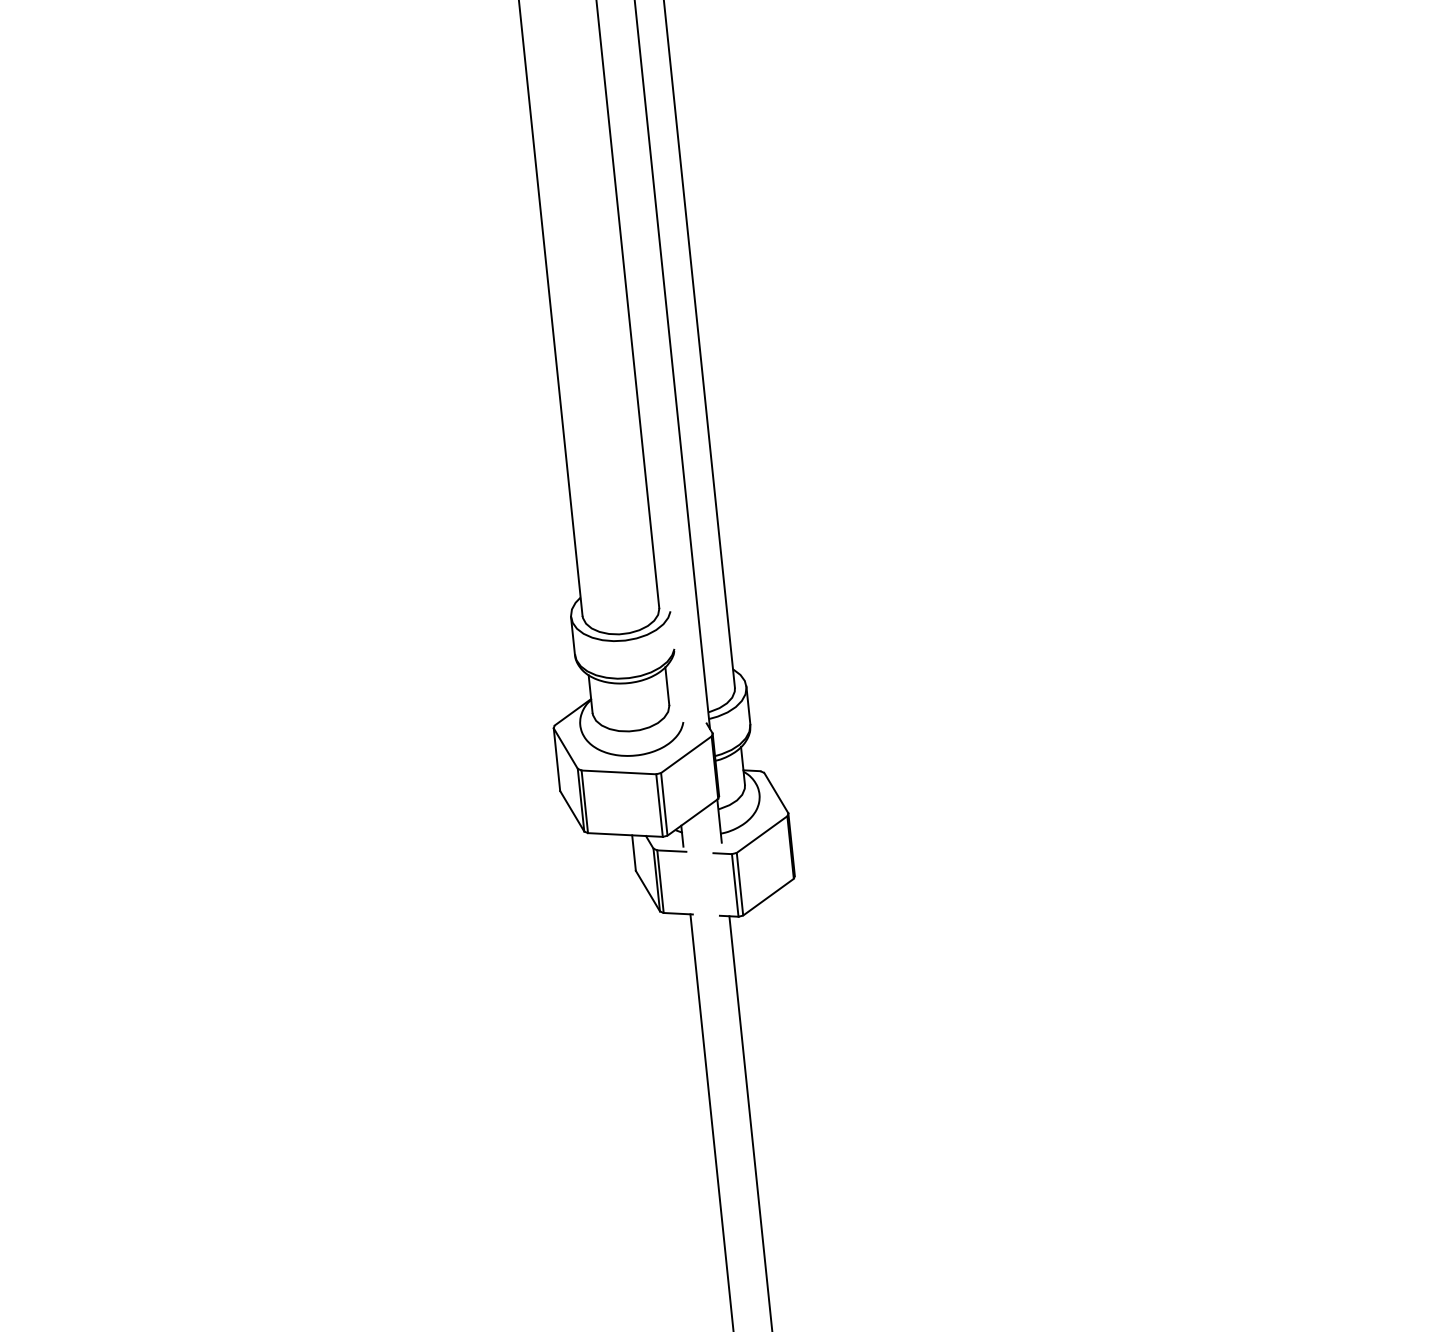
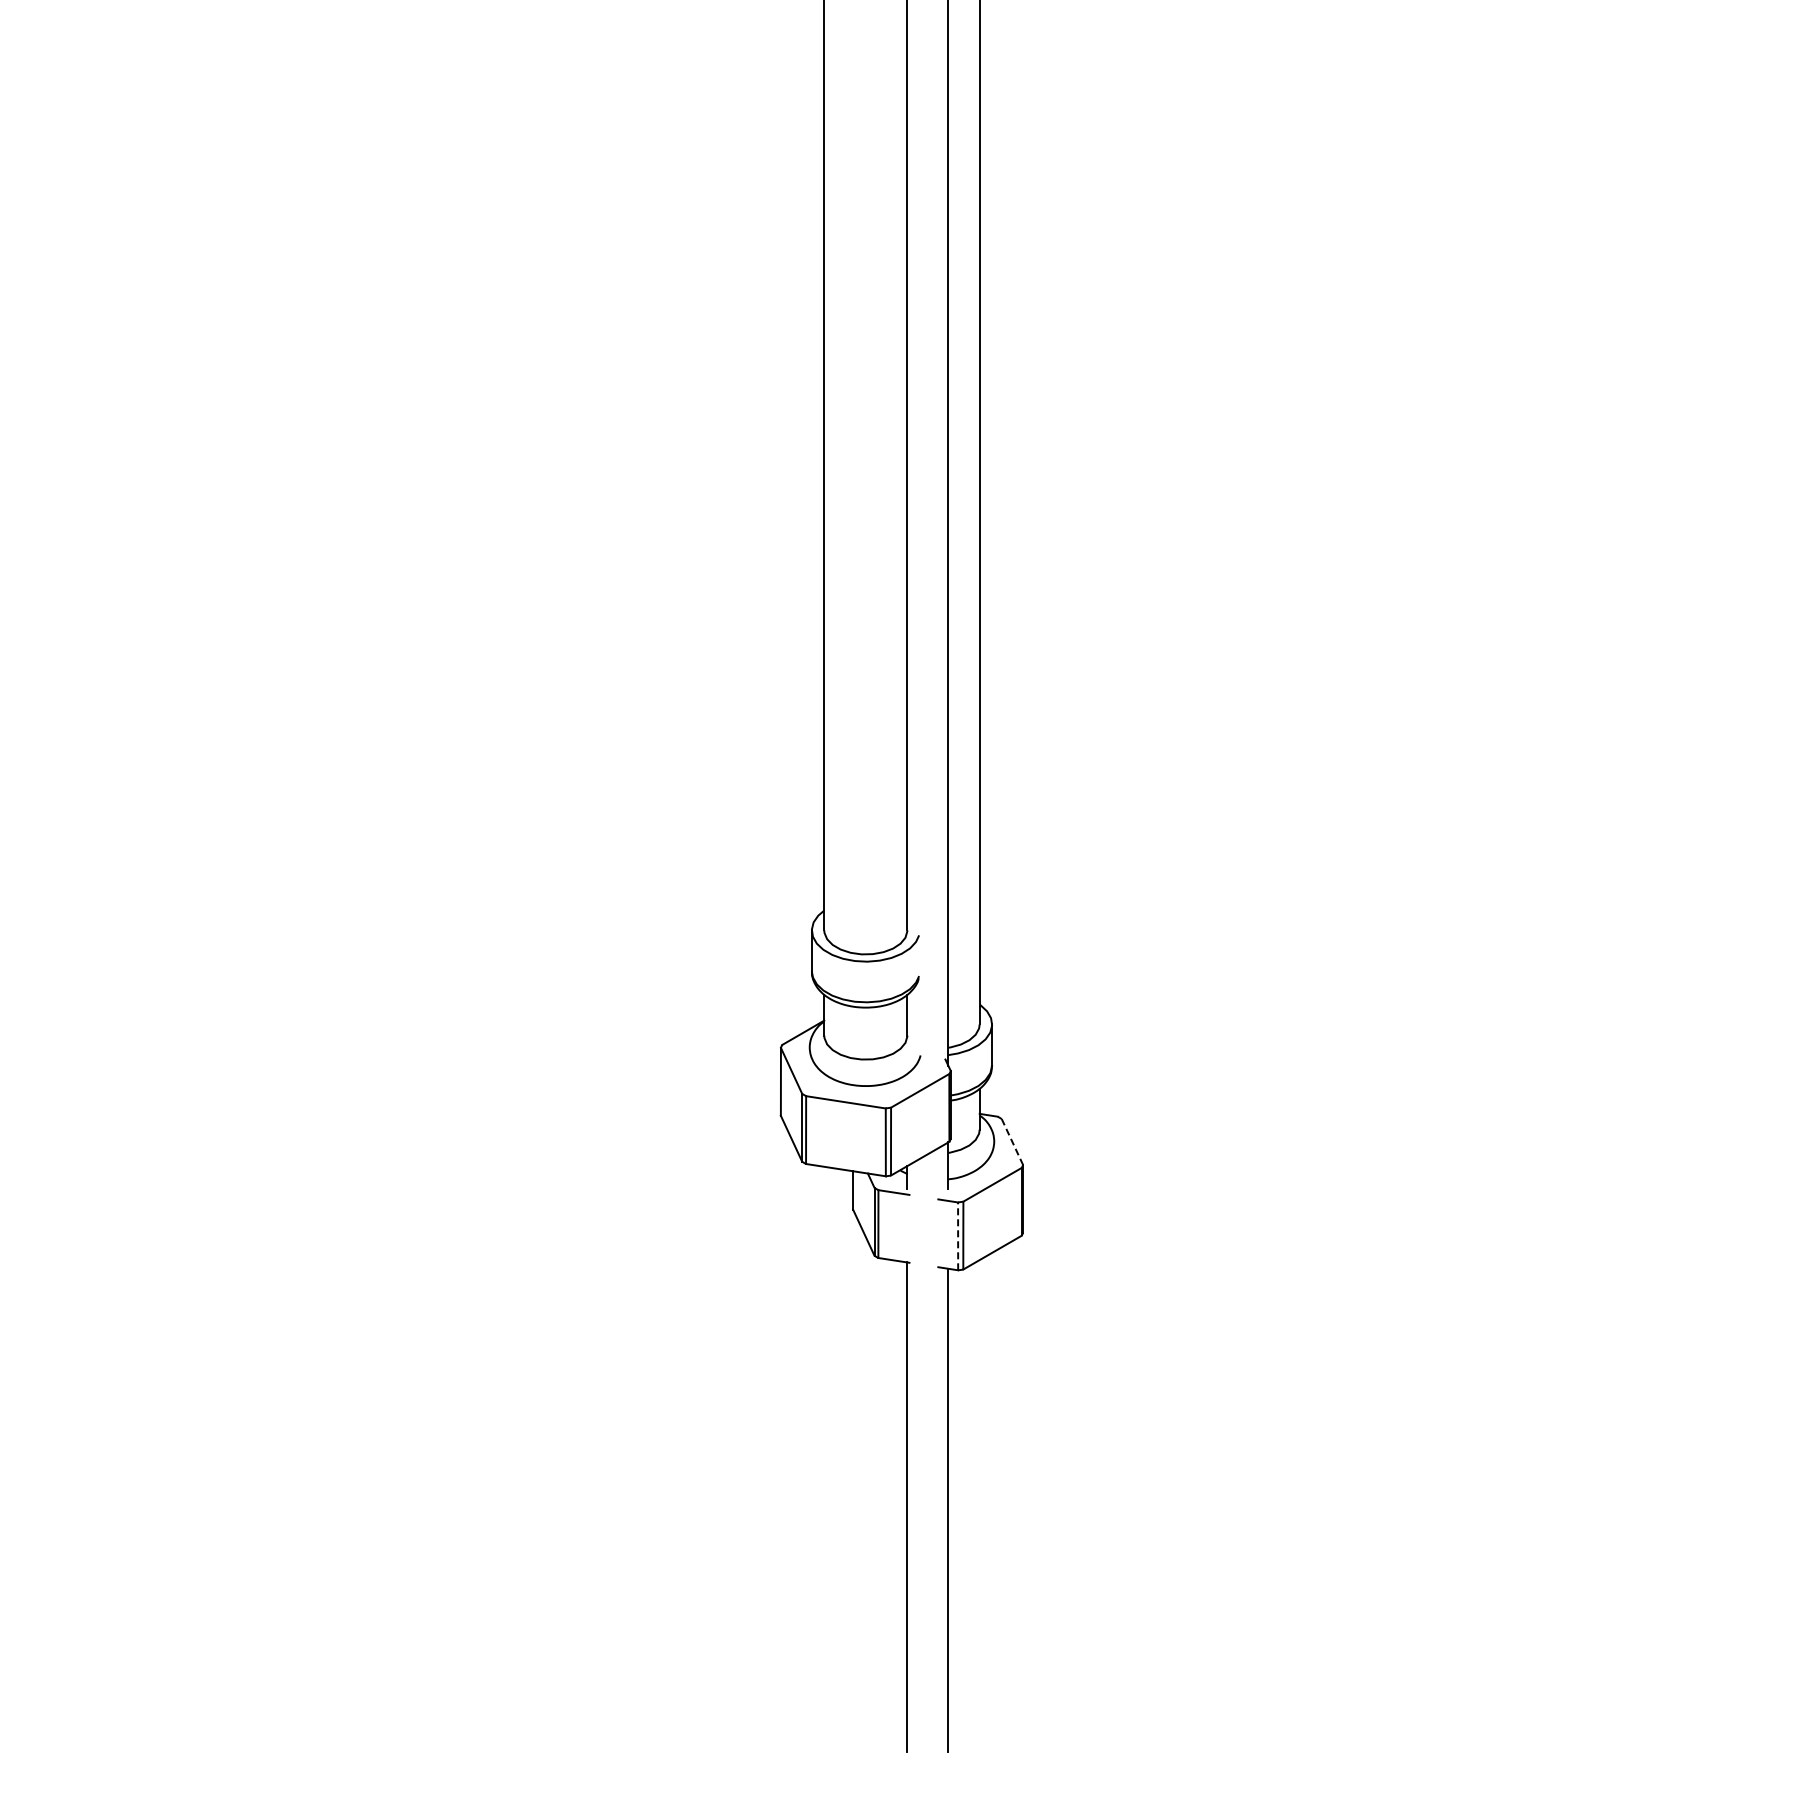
line: (776, 793) -> (1012, 1142), solid -> dashed
line: (735, 885) -> (958, 1236), solid -> dashed

